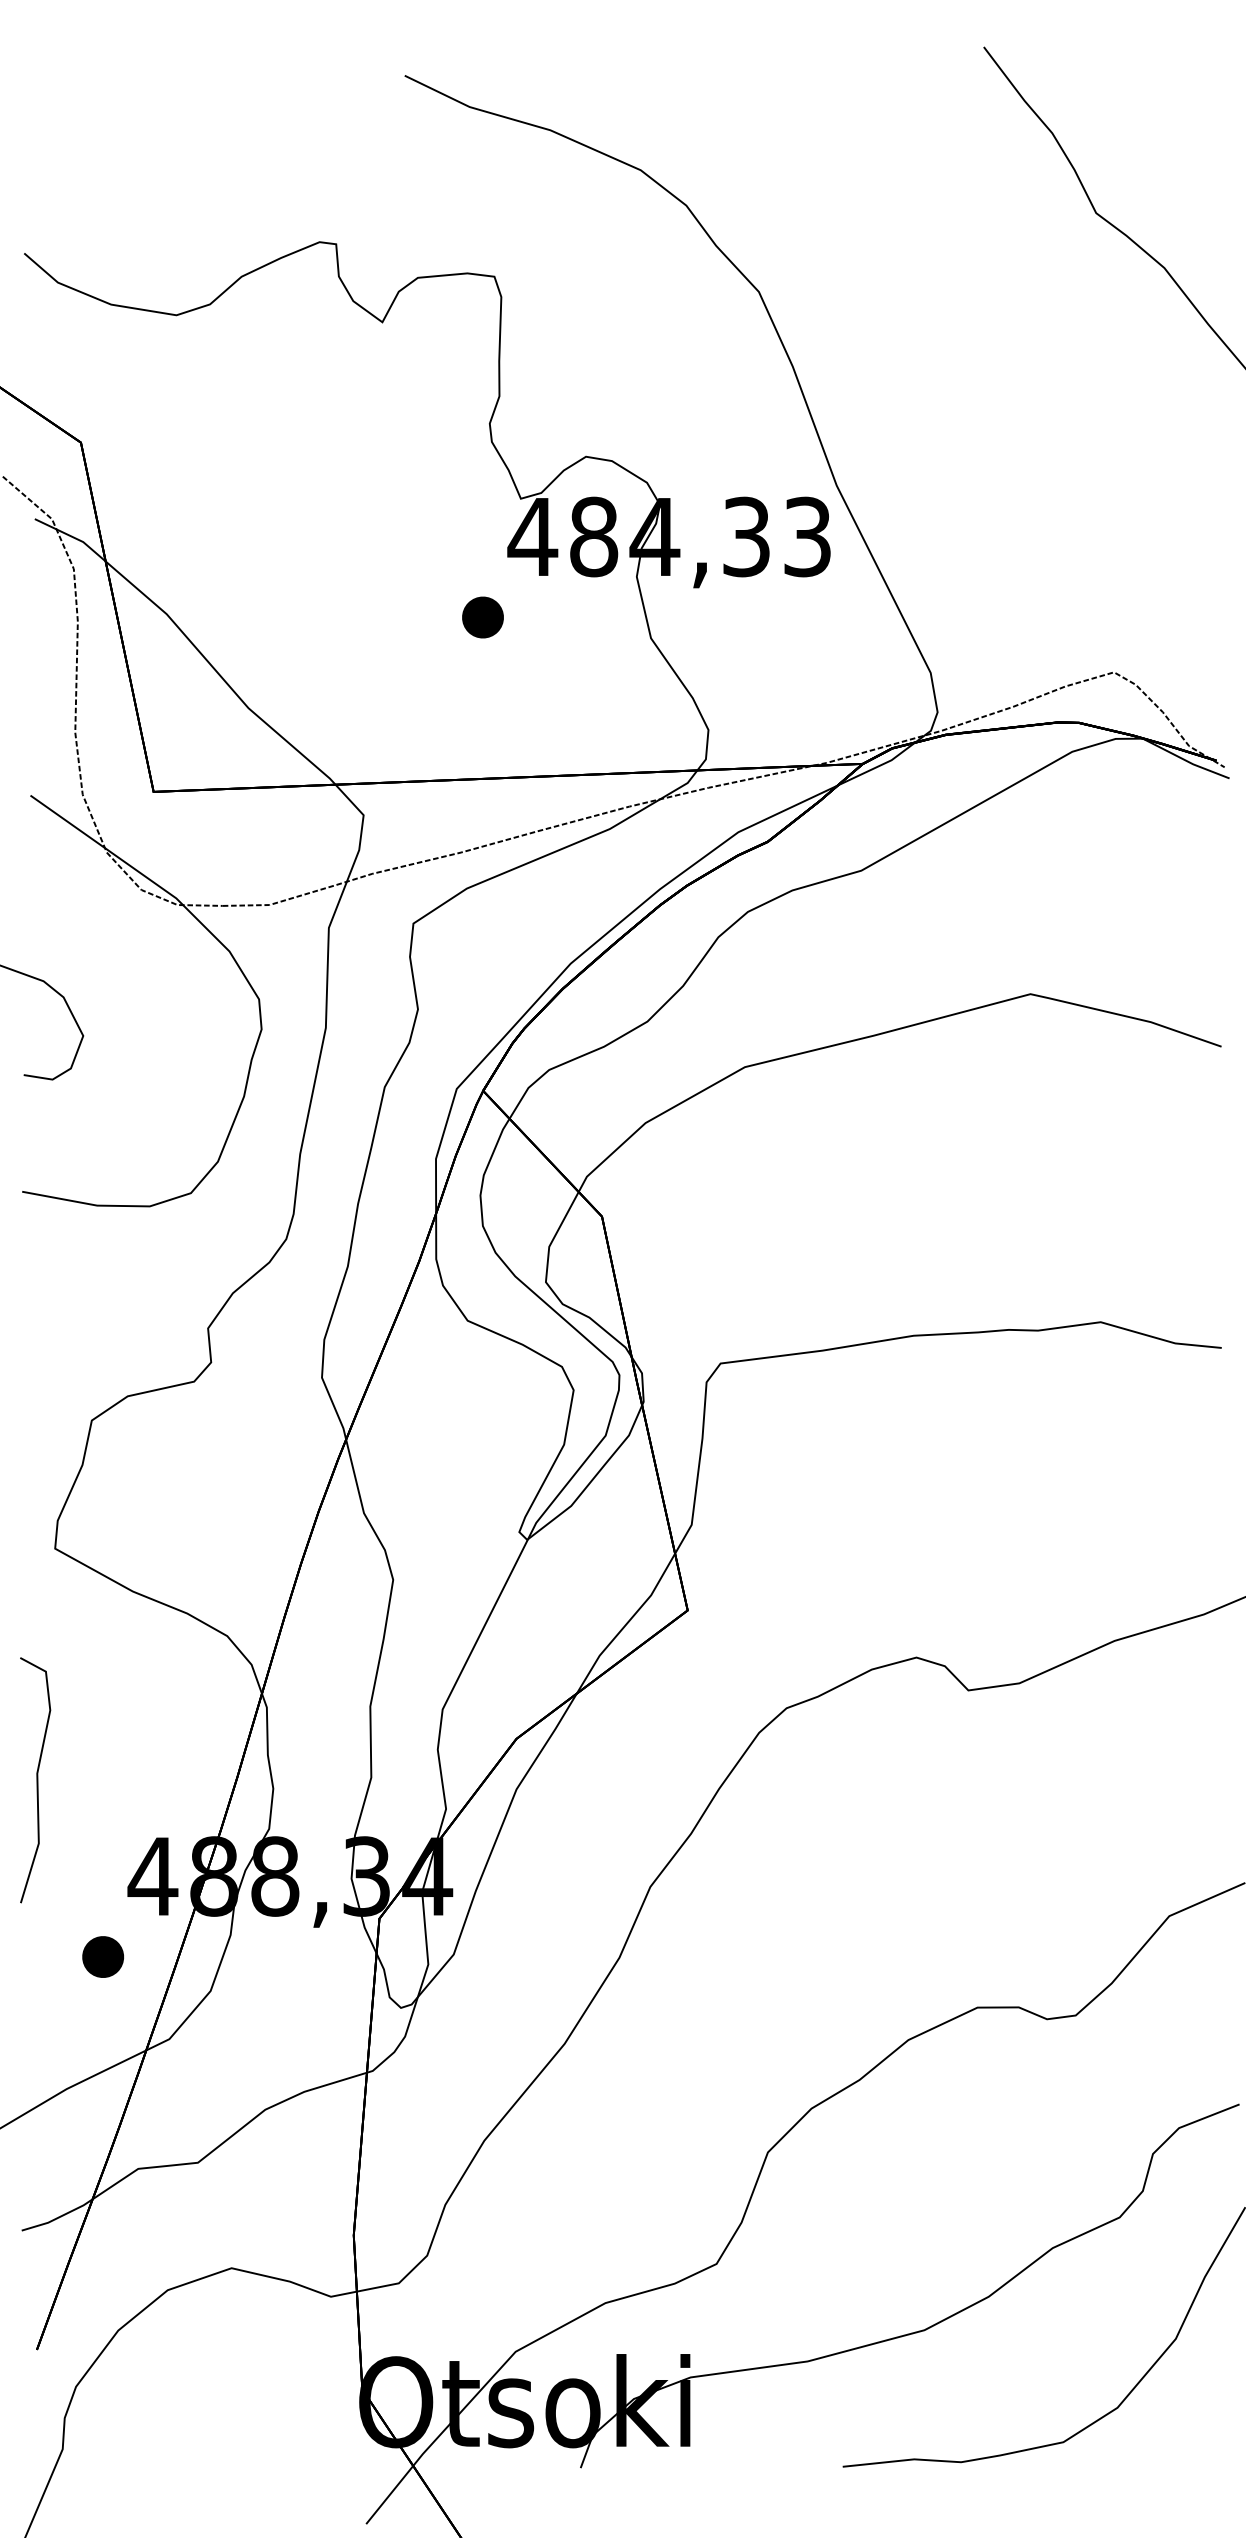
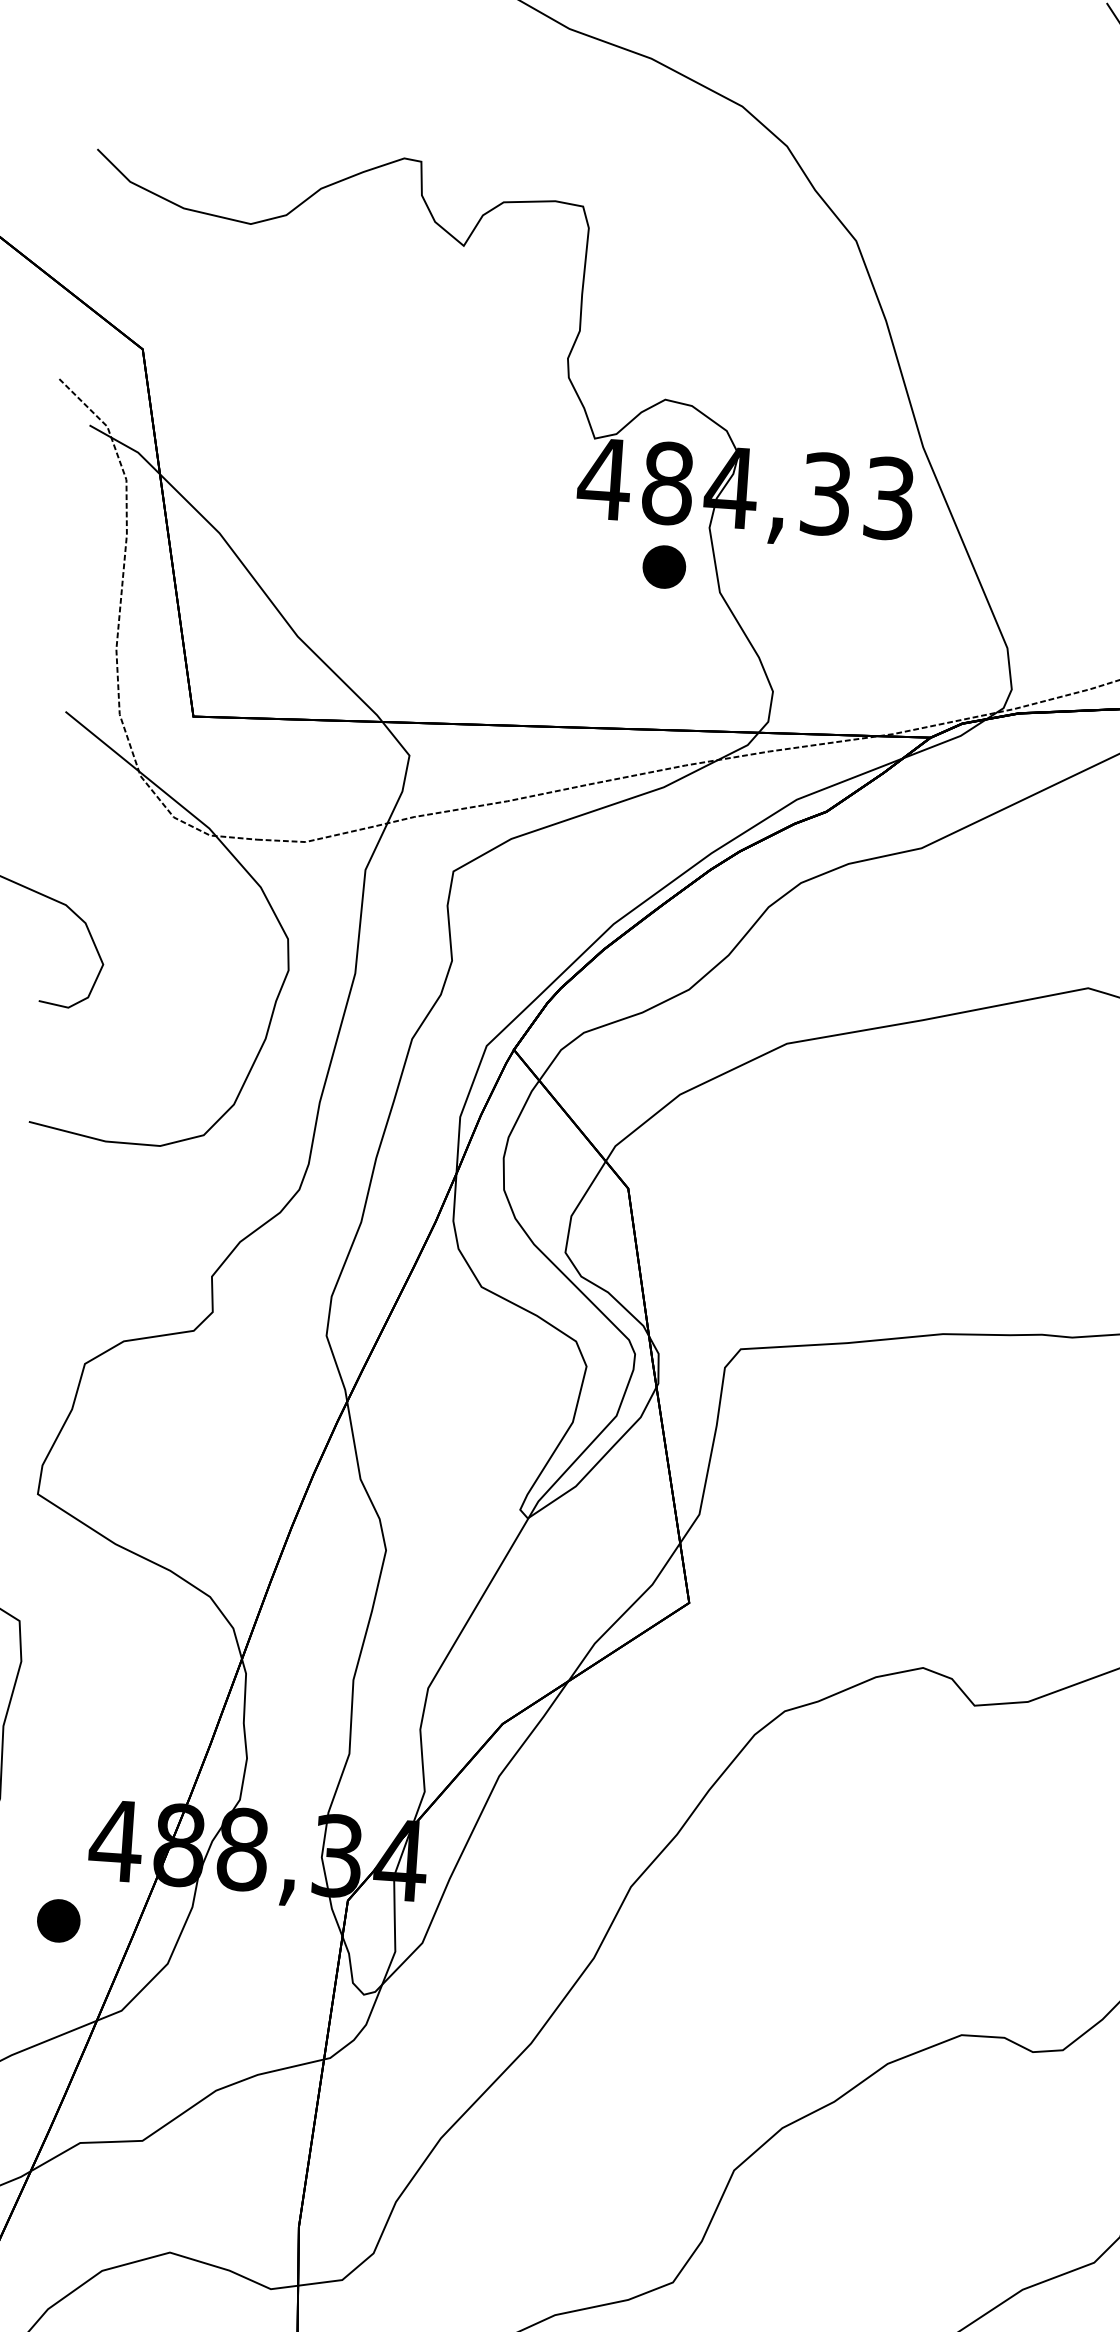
part: (482, 617) -> (663, 567), moved

